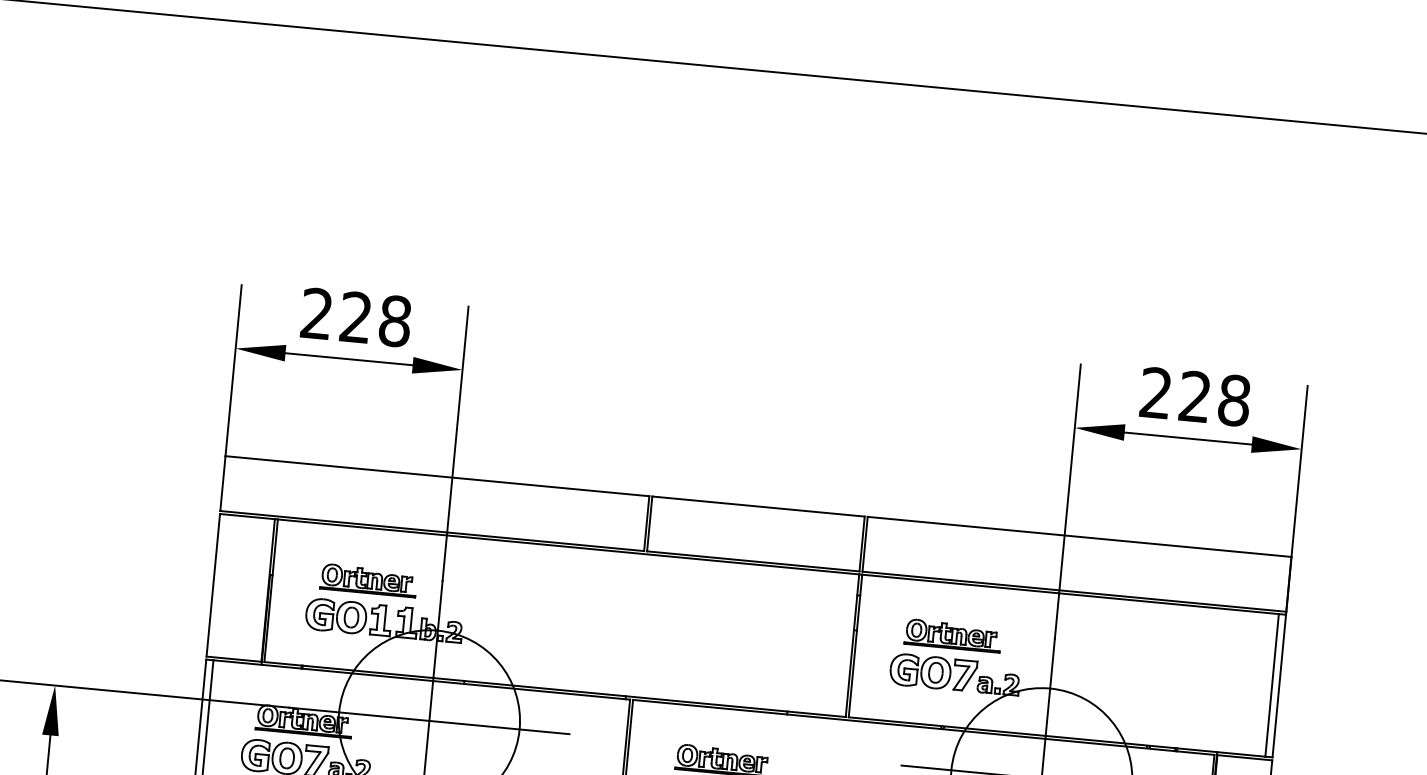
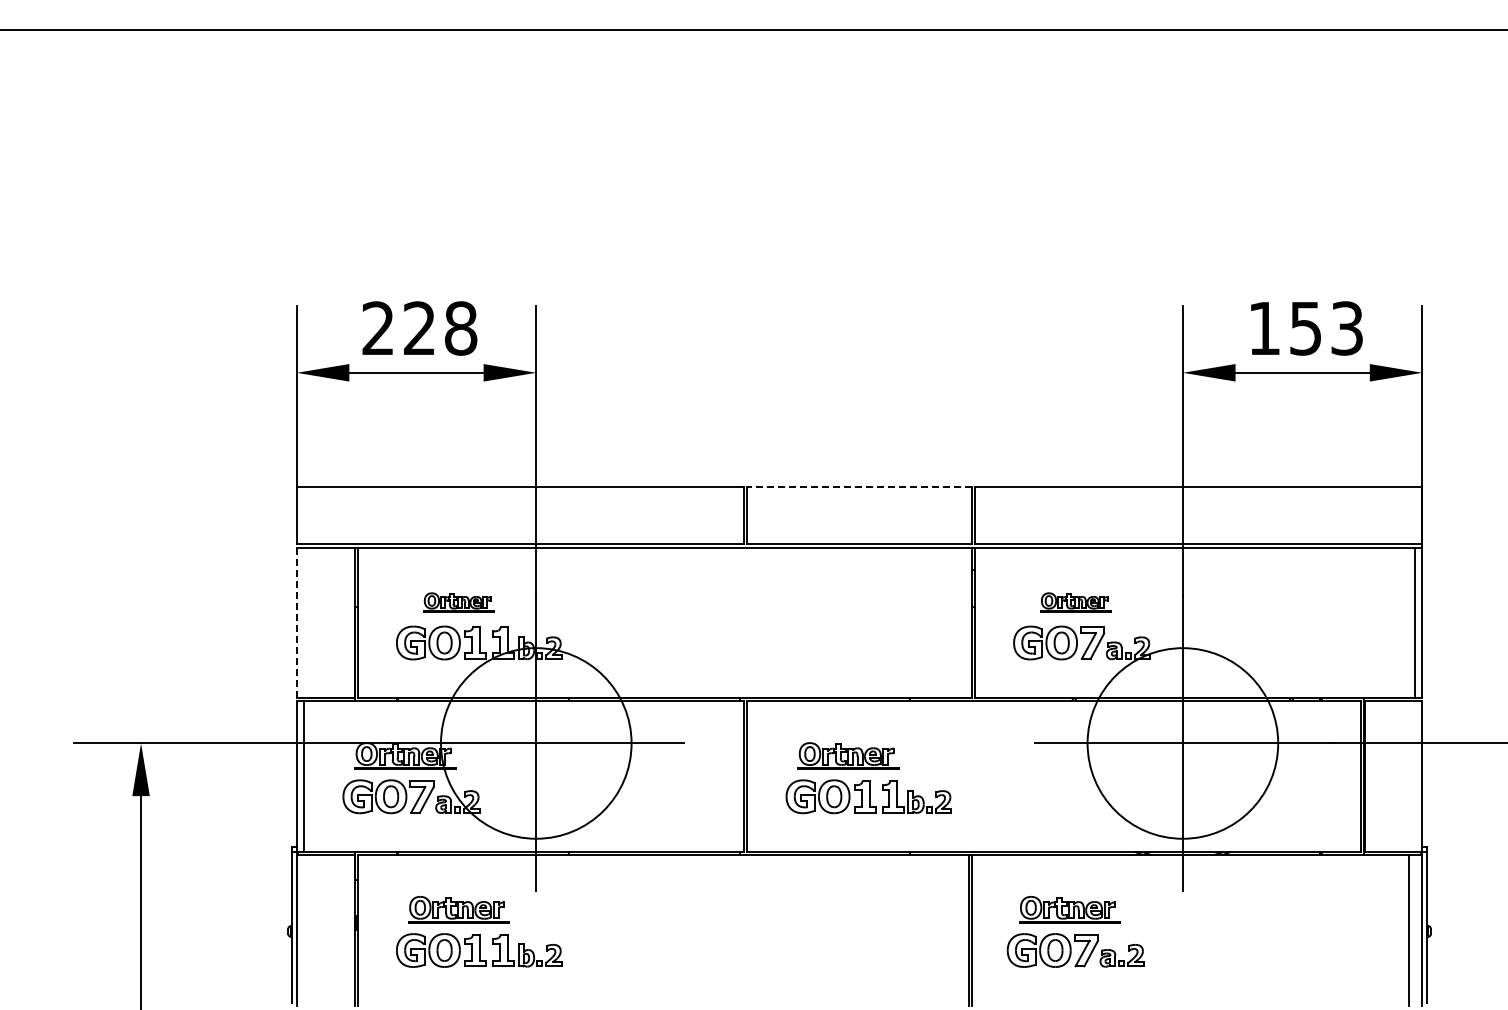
text: (1194, 396) -> (1305, 328), 228 -> 153
line: (758, 506) -> (859, 486), solid -> dashed
part: (368, 580) -> (458, 602), size x0.7
line: (213, 584) -> (296, 622), solid -> dashed
part: (952, 635) -> (1075, 602), size x0.7

